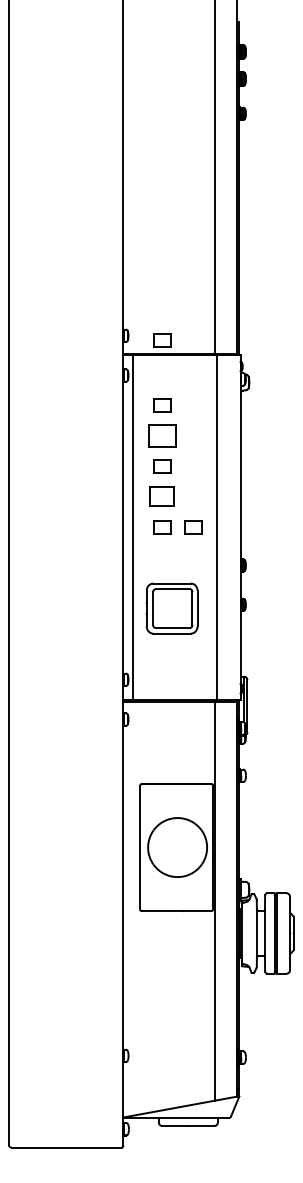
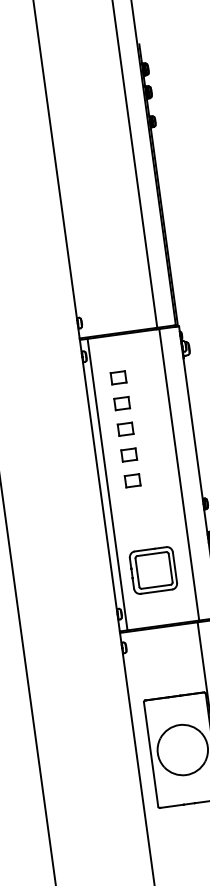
part: (162, 340) -> (111, 322), removed
part: (162, 435) -> (122, 403), size x0.62
part: (162, 496) -> (129, 454), size x0.71
part: (193, 527) -> (159, 477), removed
part: (171, 608) -> (152, 570), moved

